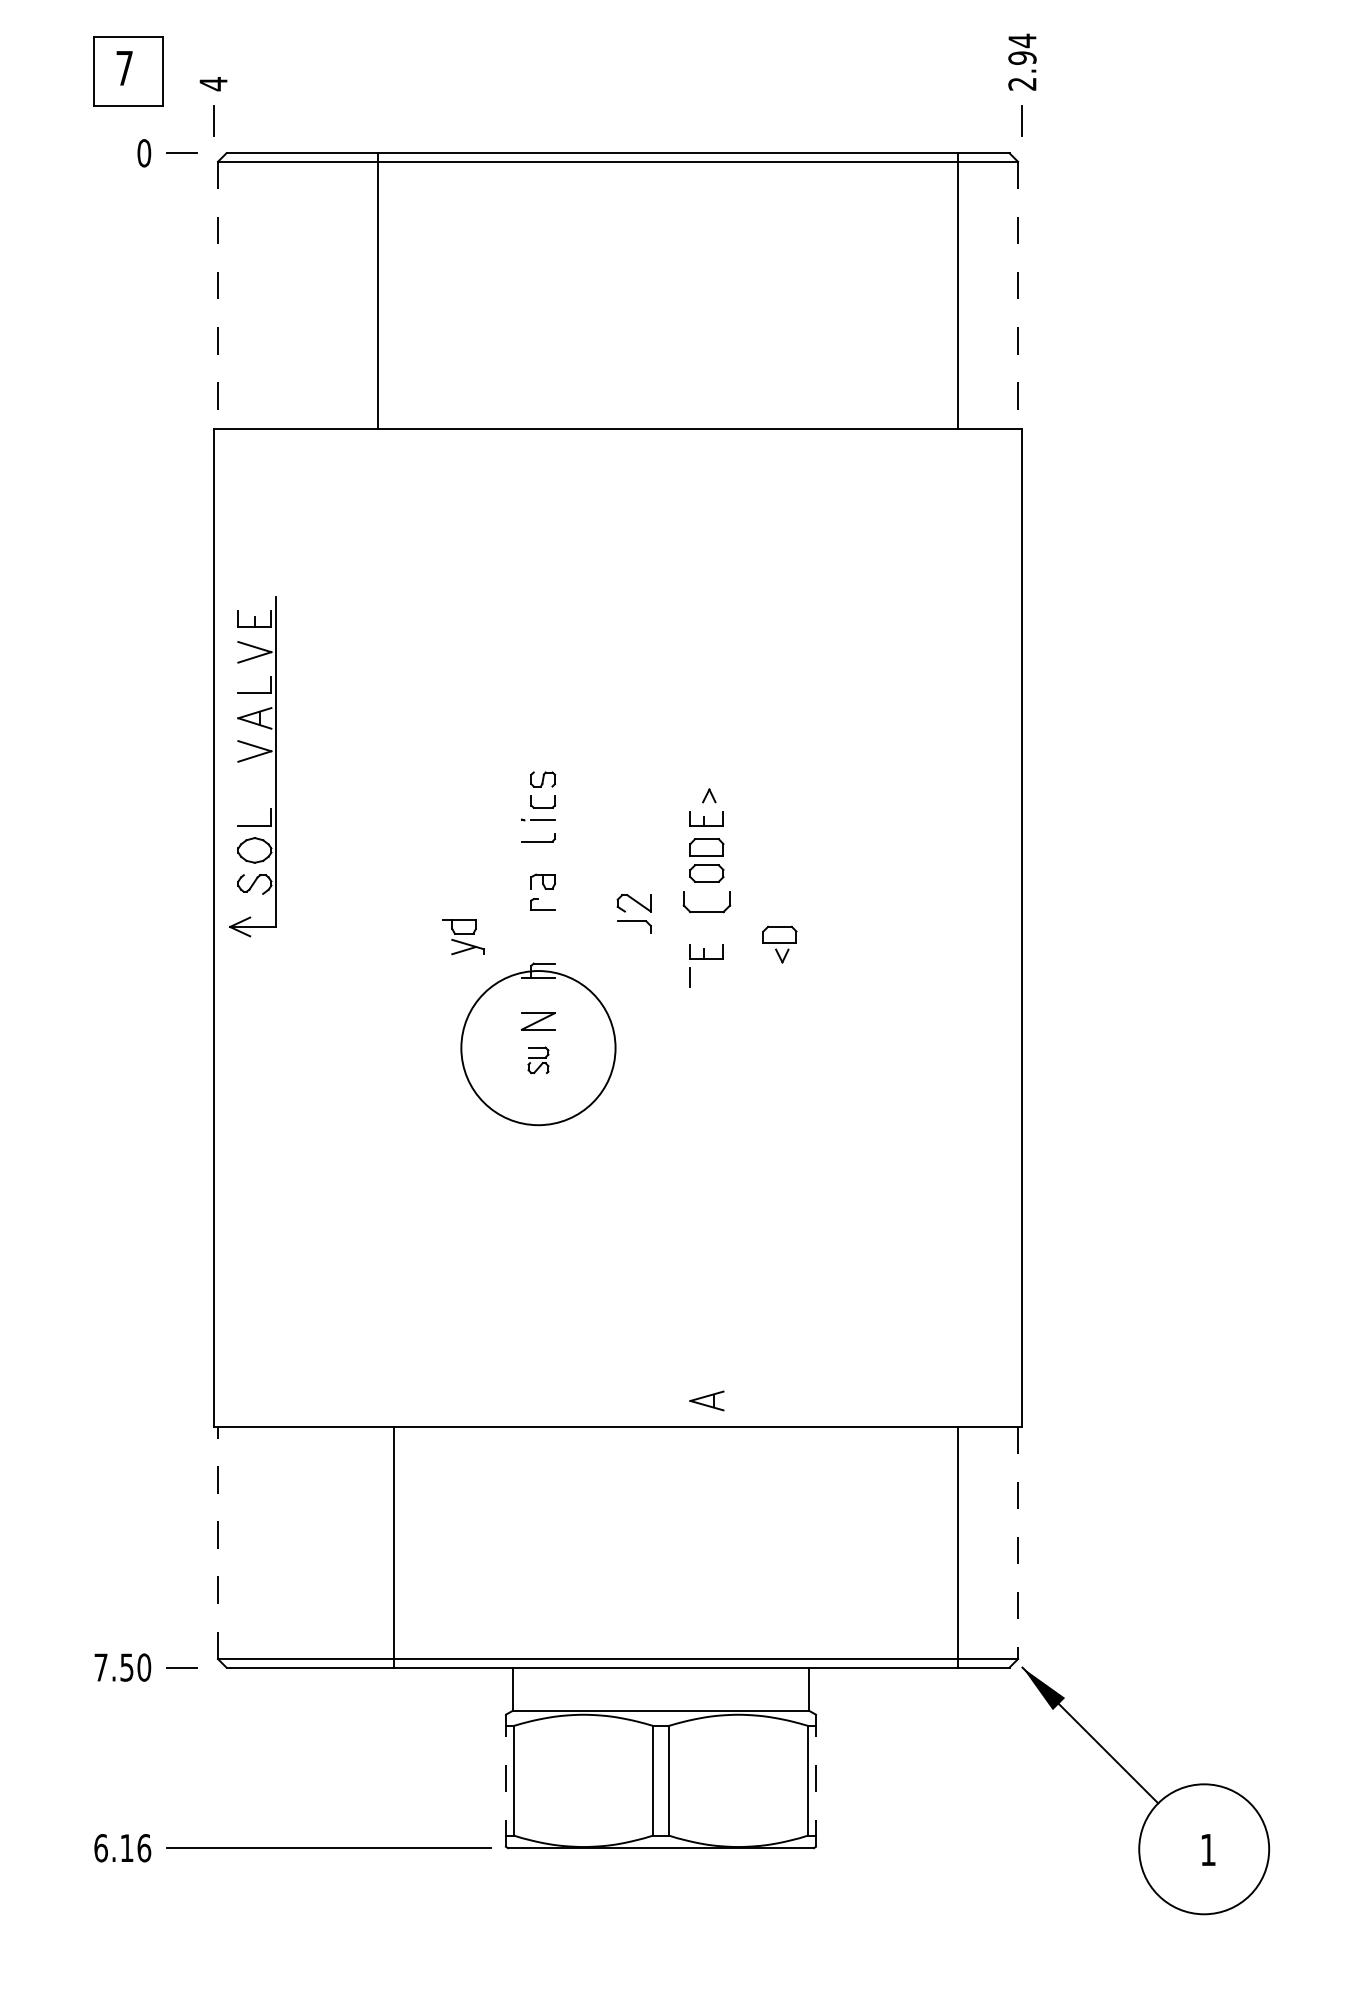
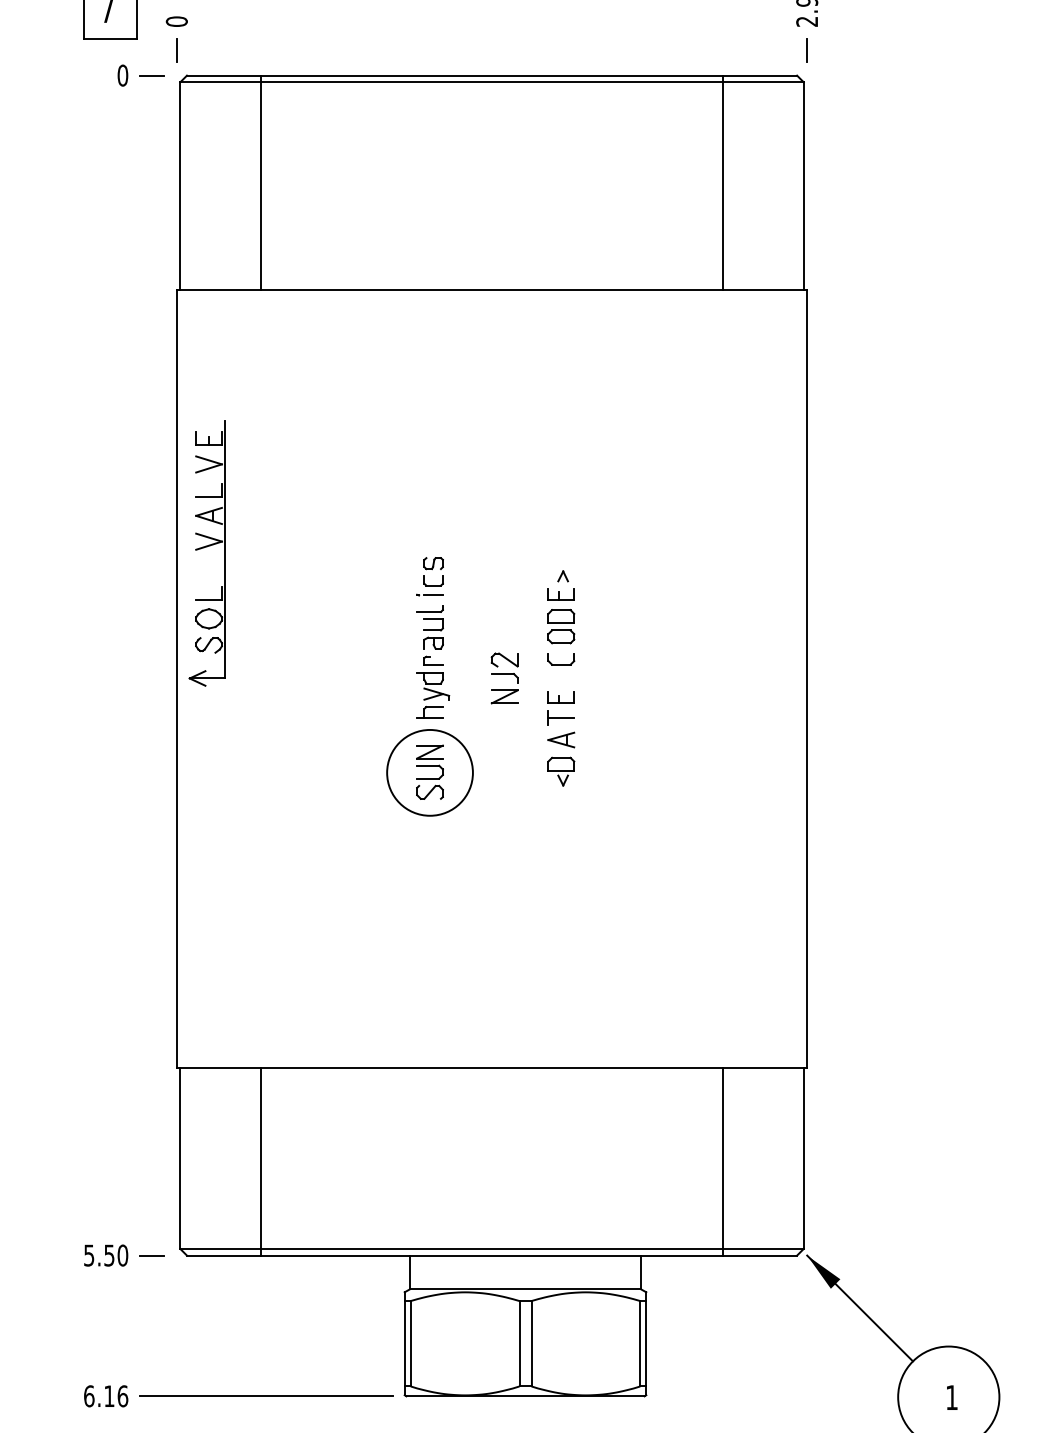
text: (213, 84) -> (176, 22), 4 -> 0
line: (378, 290) -> (260, 182), moved
line: (957, 290) -> (723, 182), moved
line: (217, 295) -> (179, 186), dashed -> solid
line: (1018, 295) -> (804, 186), dashed -> solid
part: (542, 858) -> (433, 625), added
part: (706, 902) -> (560, 659), size x0.71
part: (463, 937) -> (433, 686), moved
part: (779, 944) -> (560, 771), moved
part: (633, 950) -> (504, 696), added
line: (706, 977) -> (560, 717), added
circle: (538, 1048) -> (430, 773), size x0.71
part: (538, 1060) -> (430, 782), size x1.67
part: (706, 1400) -> (560, 739), moved
line: (217, 1542) -> (179, 1158), dashed -> solid
line: (1018, 1543) -> (804, 1158), dashed -> solid
line: (394, 1546) -> (260, 1161), moved
line: (957, 1546) -> (723, 1161), moved
text: (100, 1667) -> (88, 1255), 7.50 -> 5.50
line: (506, 1780) -> (405, 1343), dashed -> solid
line: (815, 1780) -> (645, 1343), dashed -> solid

